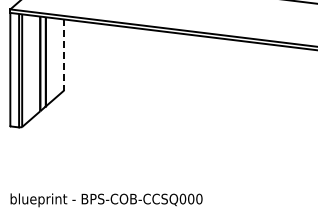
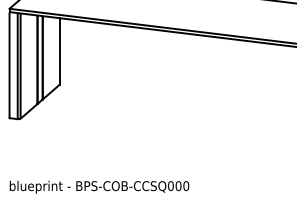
line: (64, 55) -> (60, 51), dashed -> solid

